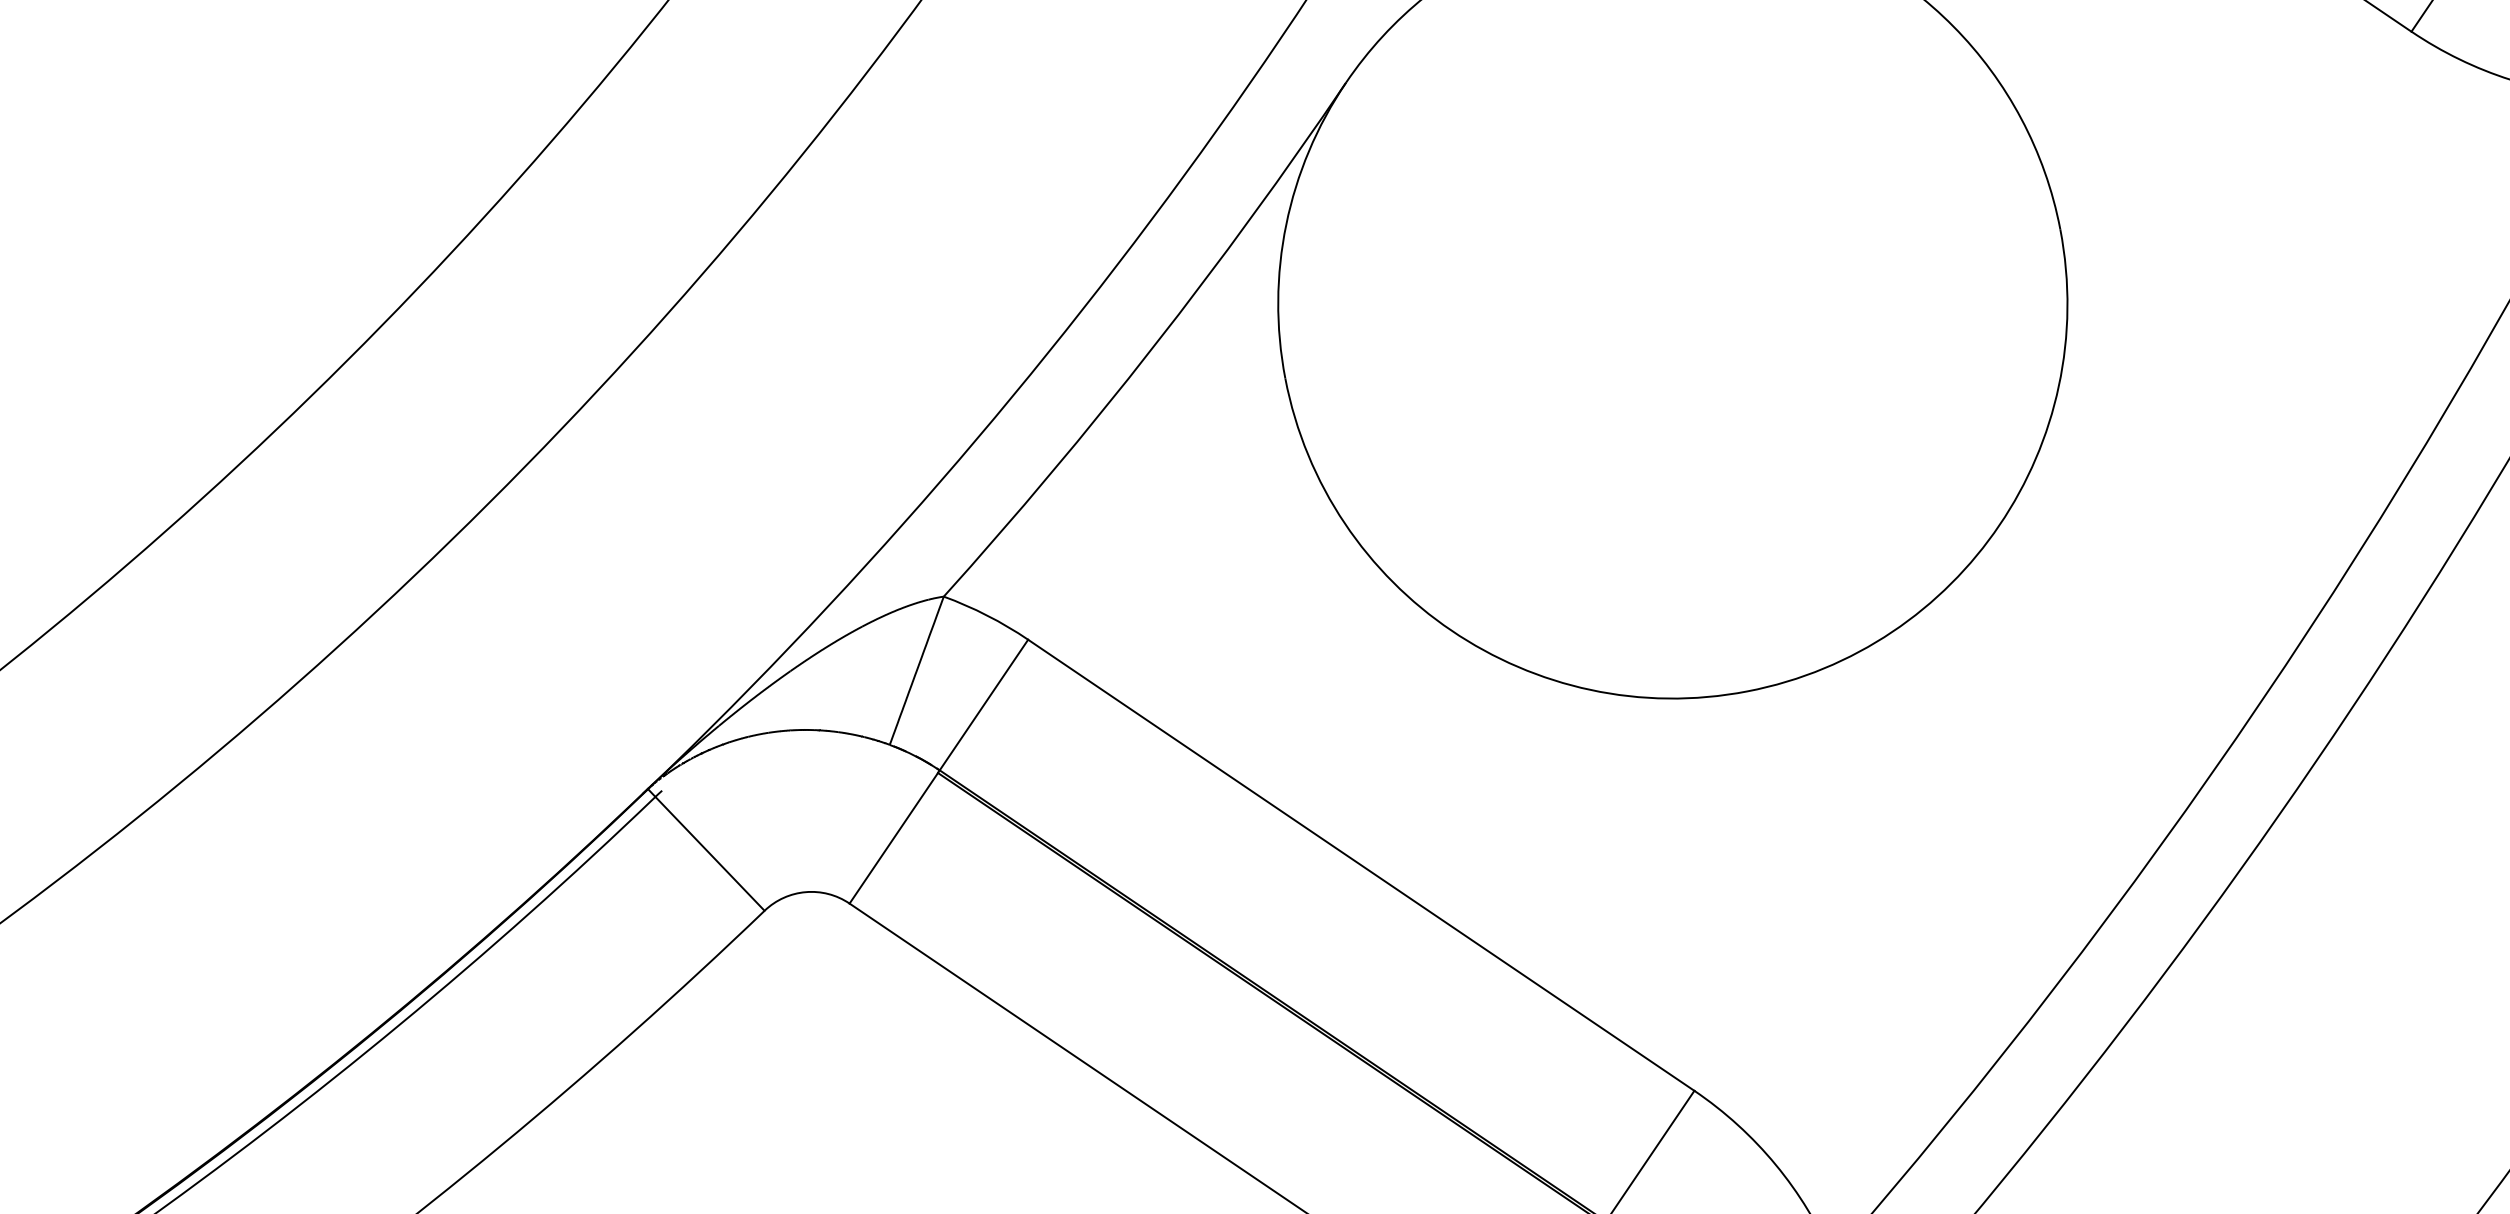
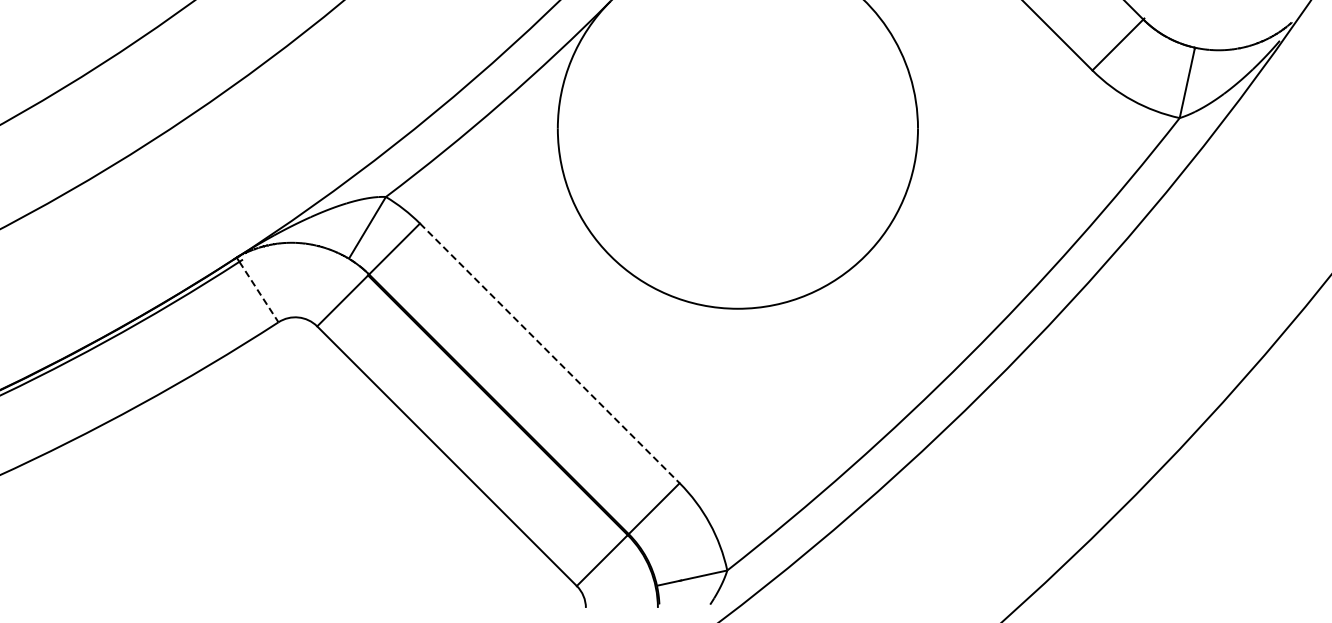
line: (709, 854) -> (258, 292), solid -> dashed
line: (1360, 865) -> (549, 353), solid -> dashed

